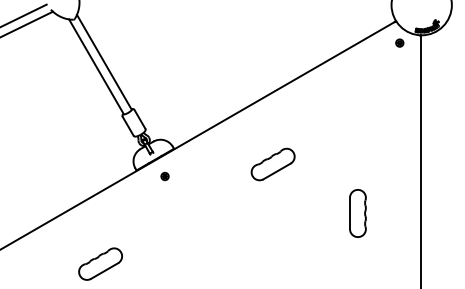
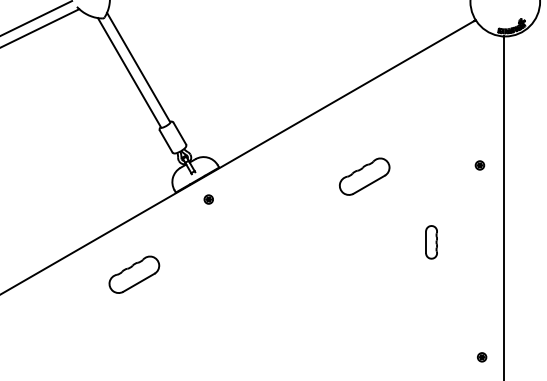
part: (399, 43) -> (479, 165), moved
part: (273, 164) -> (364, 176), moved
part: (357, 213) -> (431, 242), size x0.6
part: (100, 263) -> (134, 274), moved

